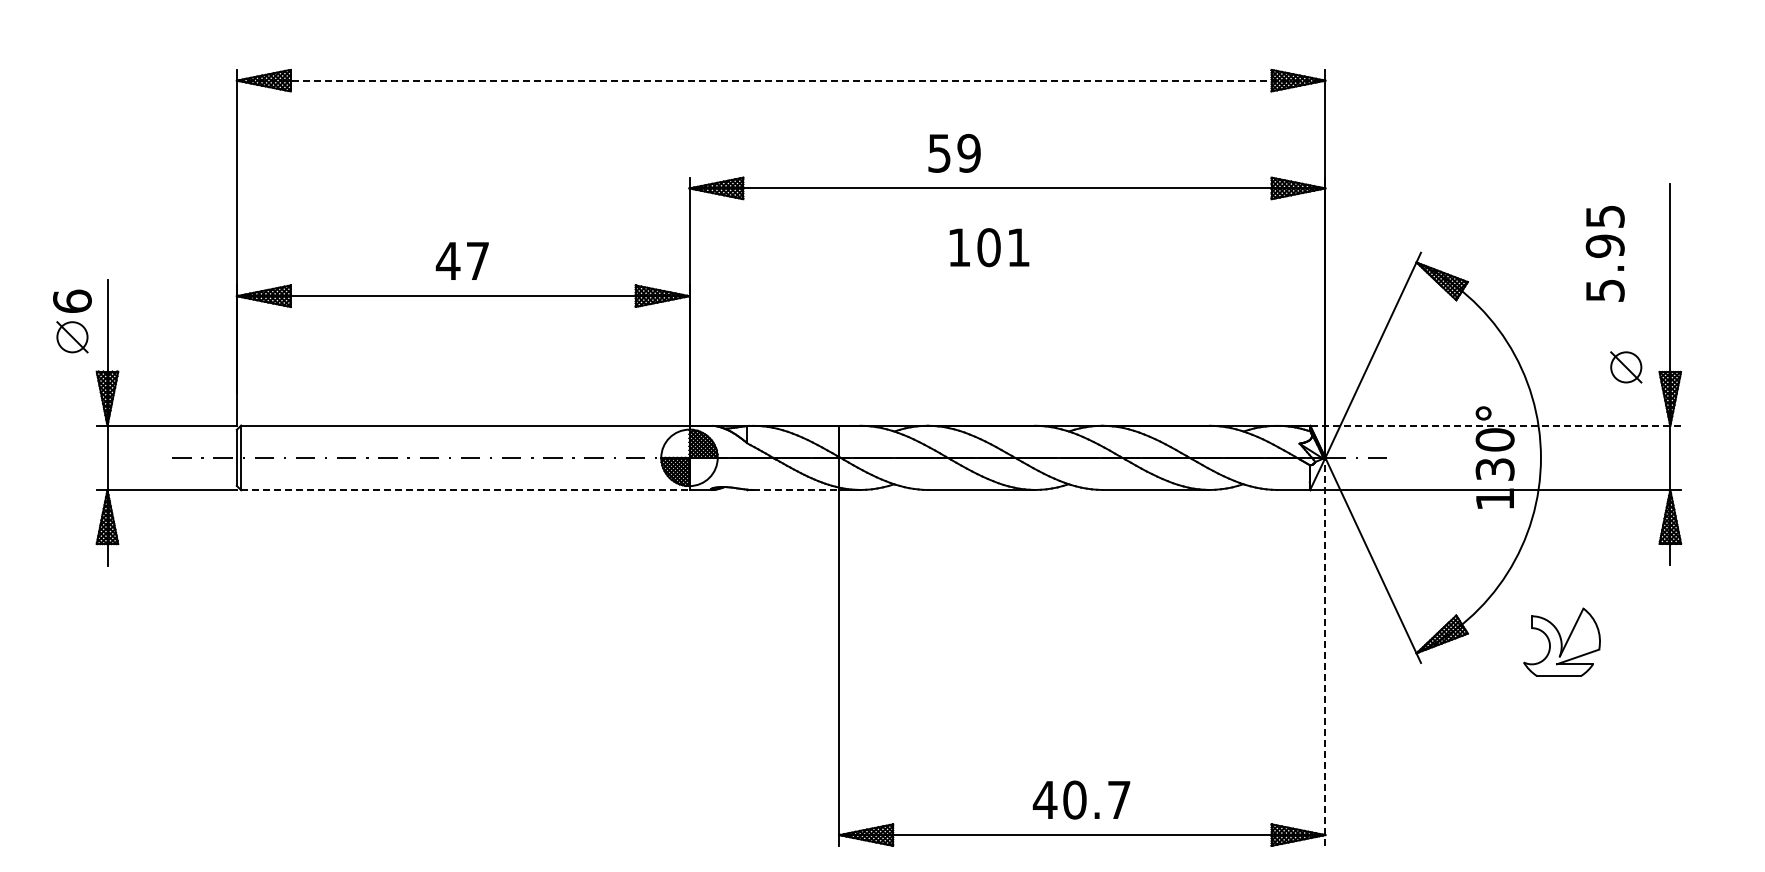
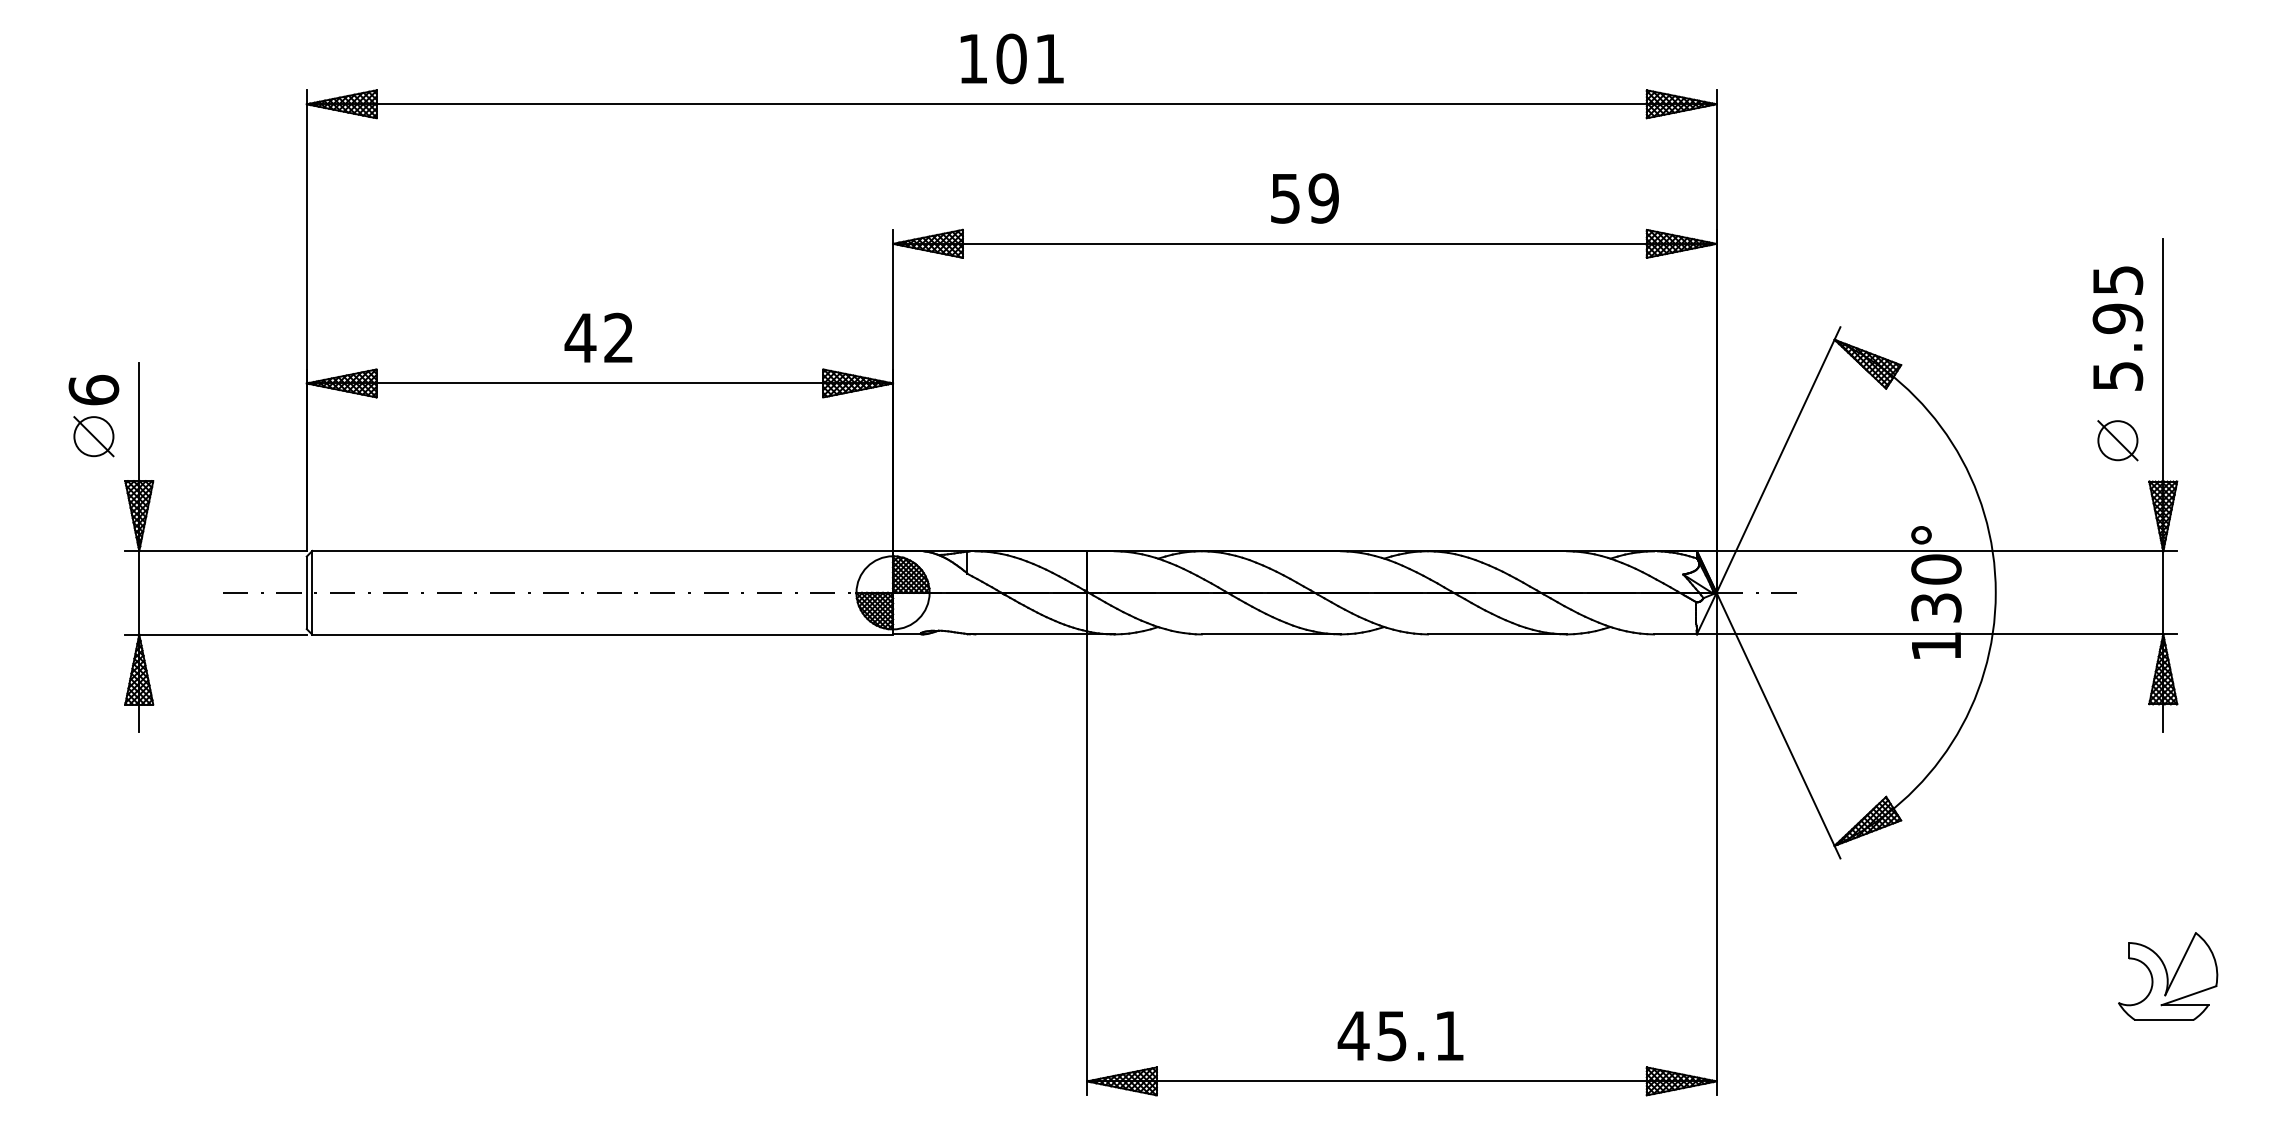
line: (781, 80) -> (1012, 104), dashed -> solid
text: (954, 153) -> (1304, 198), moved
text: (989, 247) -> (1012, 58), moved
text: (1604, 253) -> (2116, 328), moved
text: (477, 260) -> (618, 337), 47 -> 42
part: (1626, 367) -> (2118, 440), moved
line: (1495, 425) -> (1936, 550), dashed -> solid
line: (465, 490) -> (602, 635), dashed -> solid
line: (796, 490) -> (1031, 635), dashed -> solid
part: (1561, 641) -> (2167, 975), moved
line: (1325, 651) -> (1716, 843), dashed -> solid
text: (1096, 799) -> (1420, 1035), 40.7 -> 45.1

